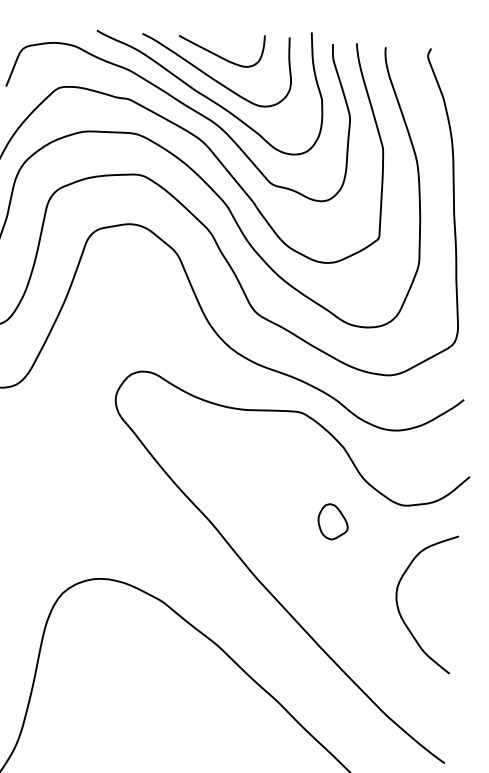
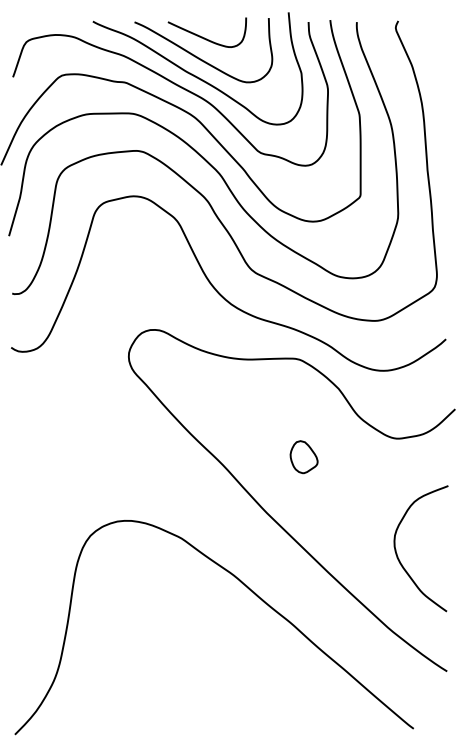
part: (332, 522) -> (303, 457), moved
curve: (400, 610) -> (398, 556), moved

